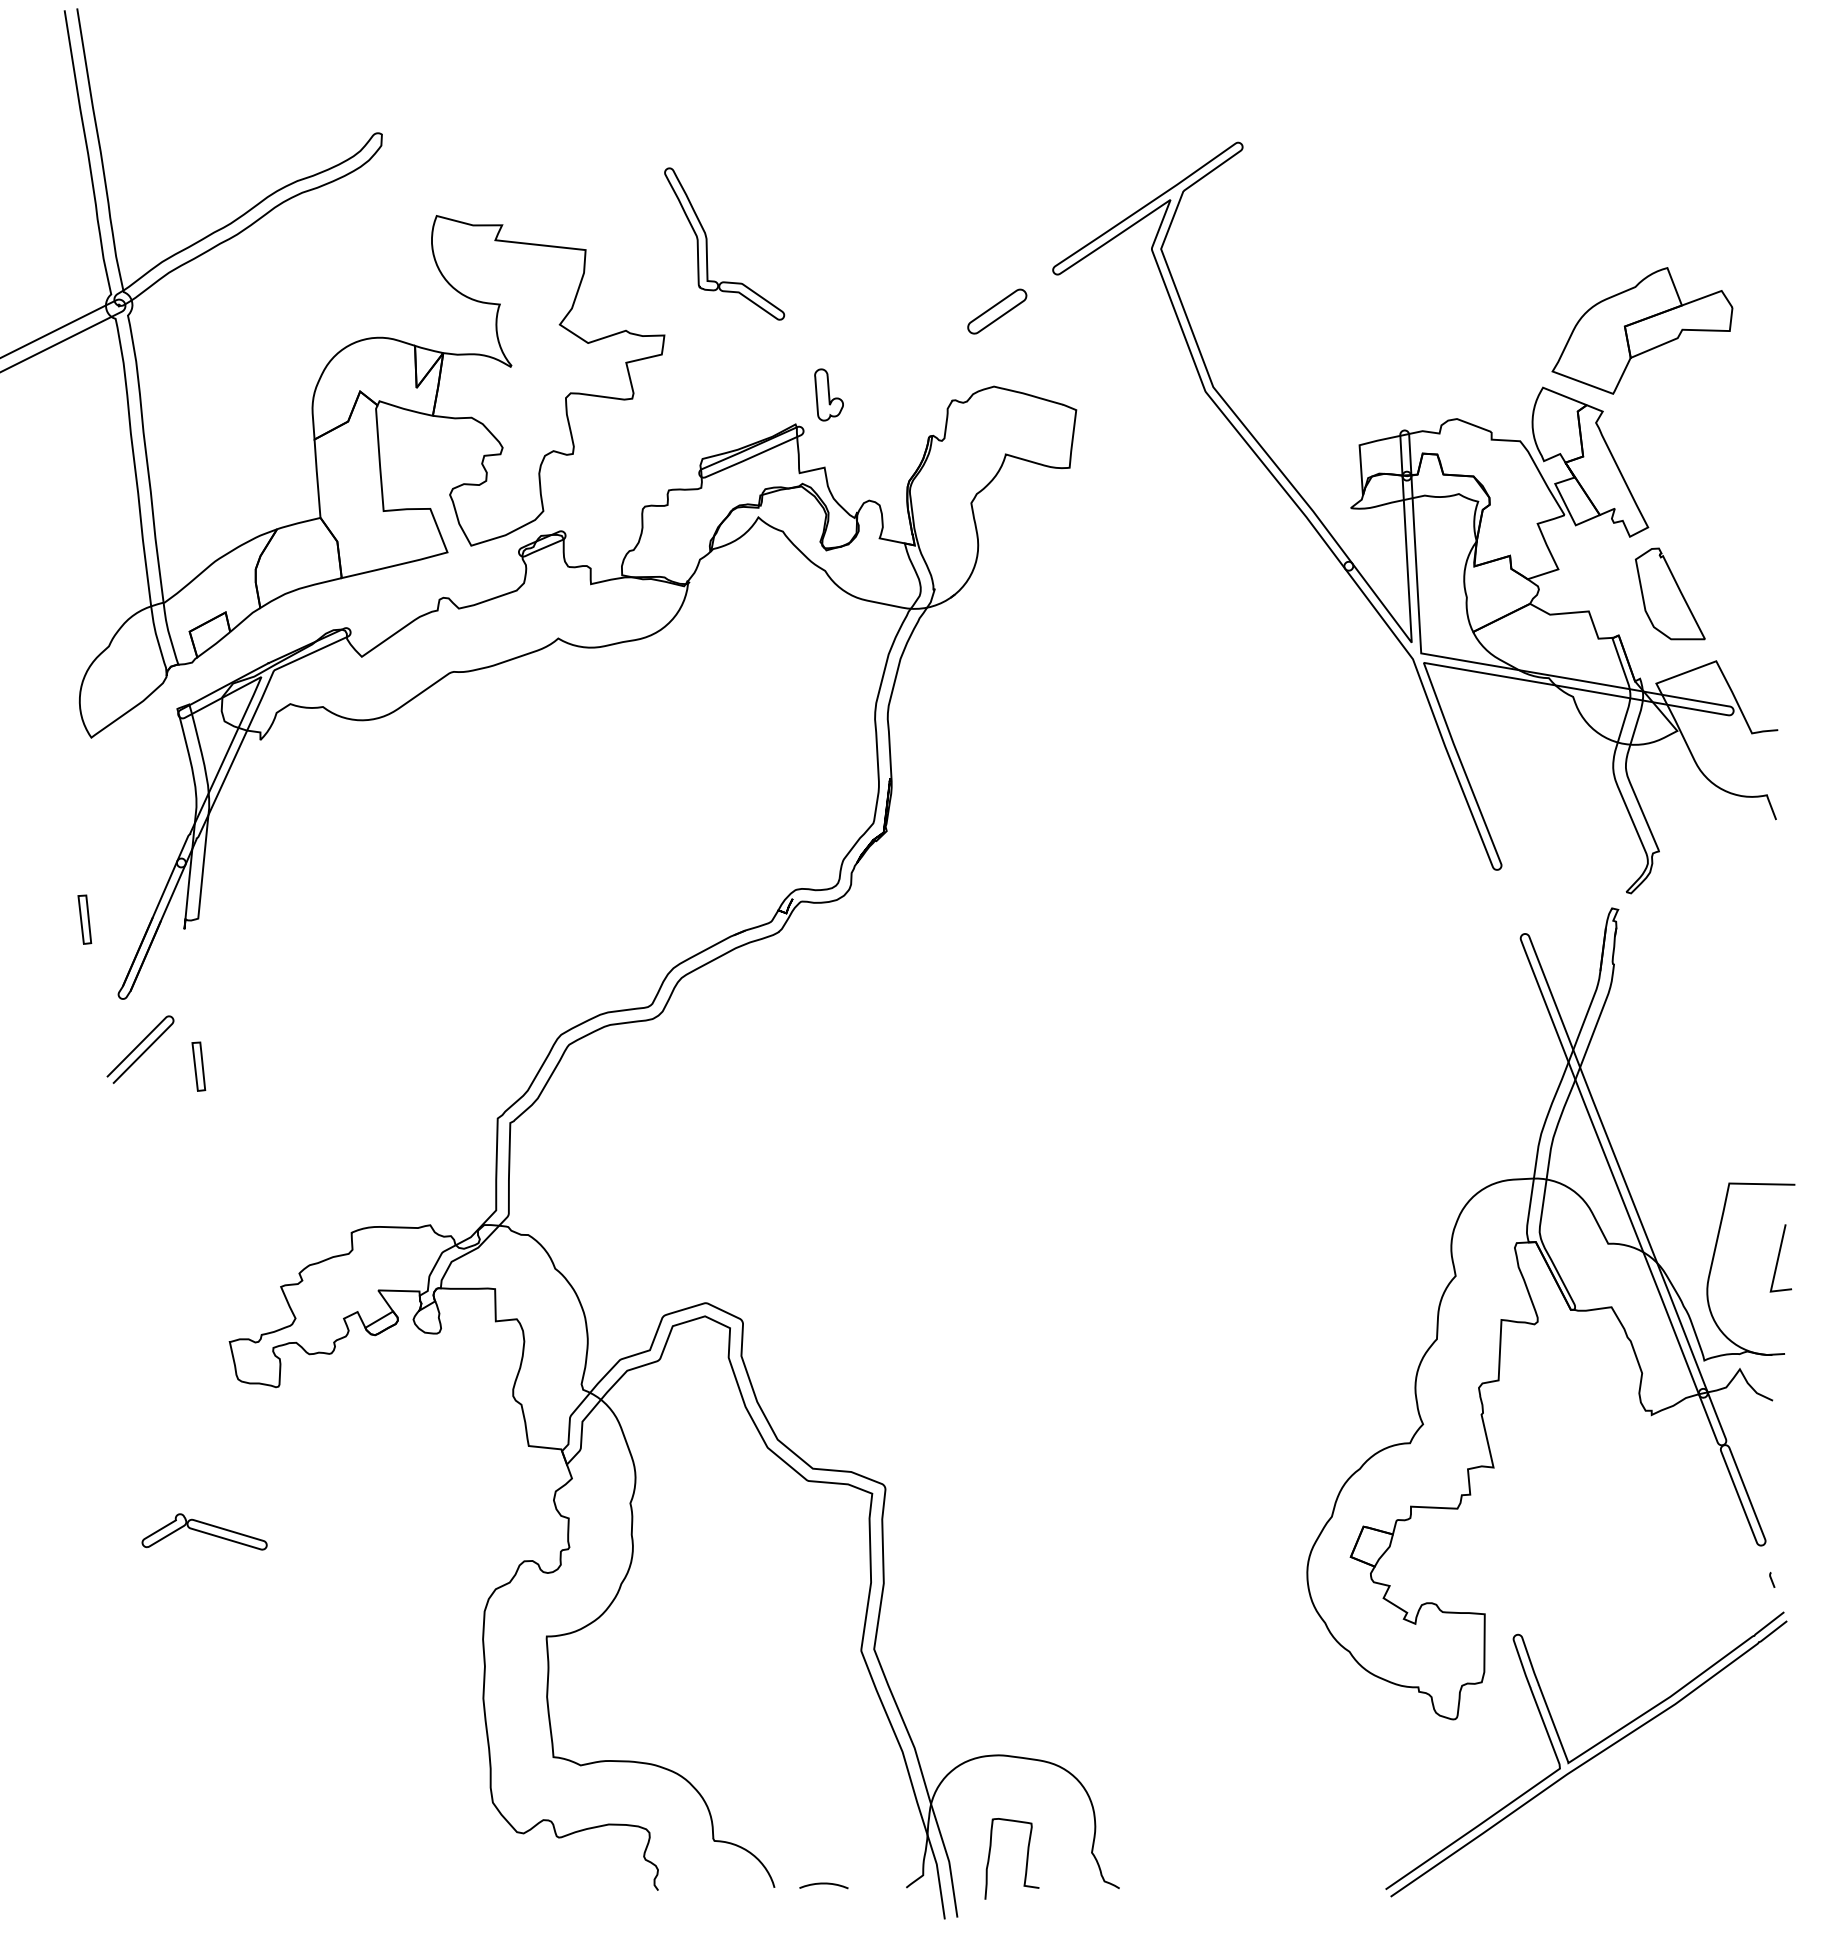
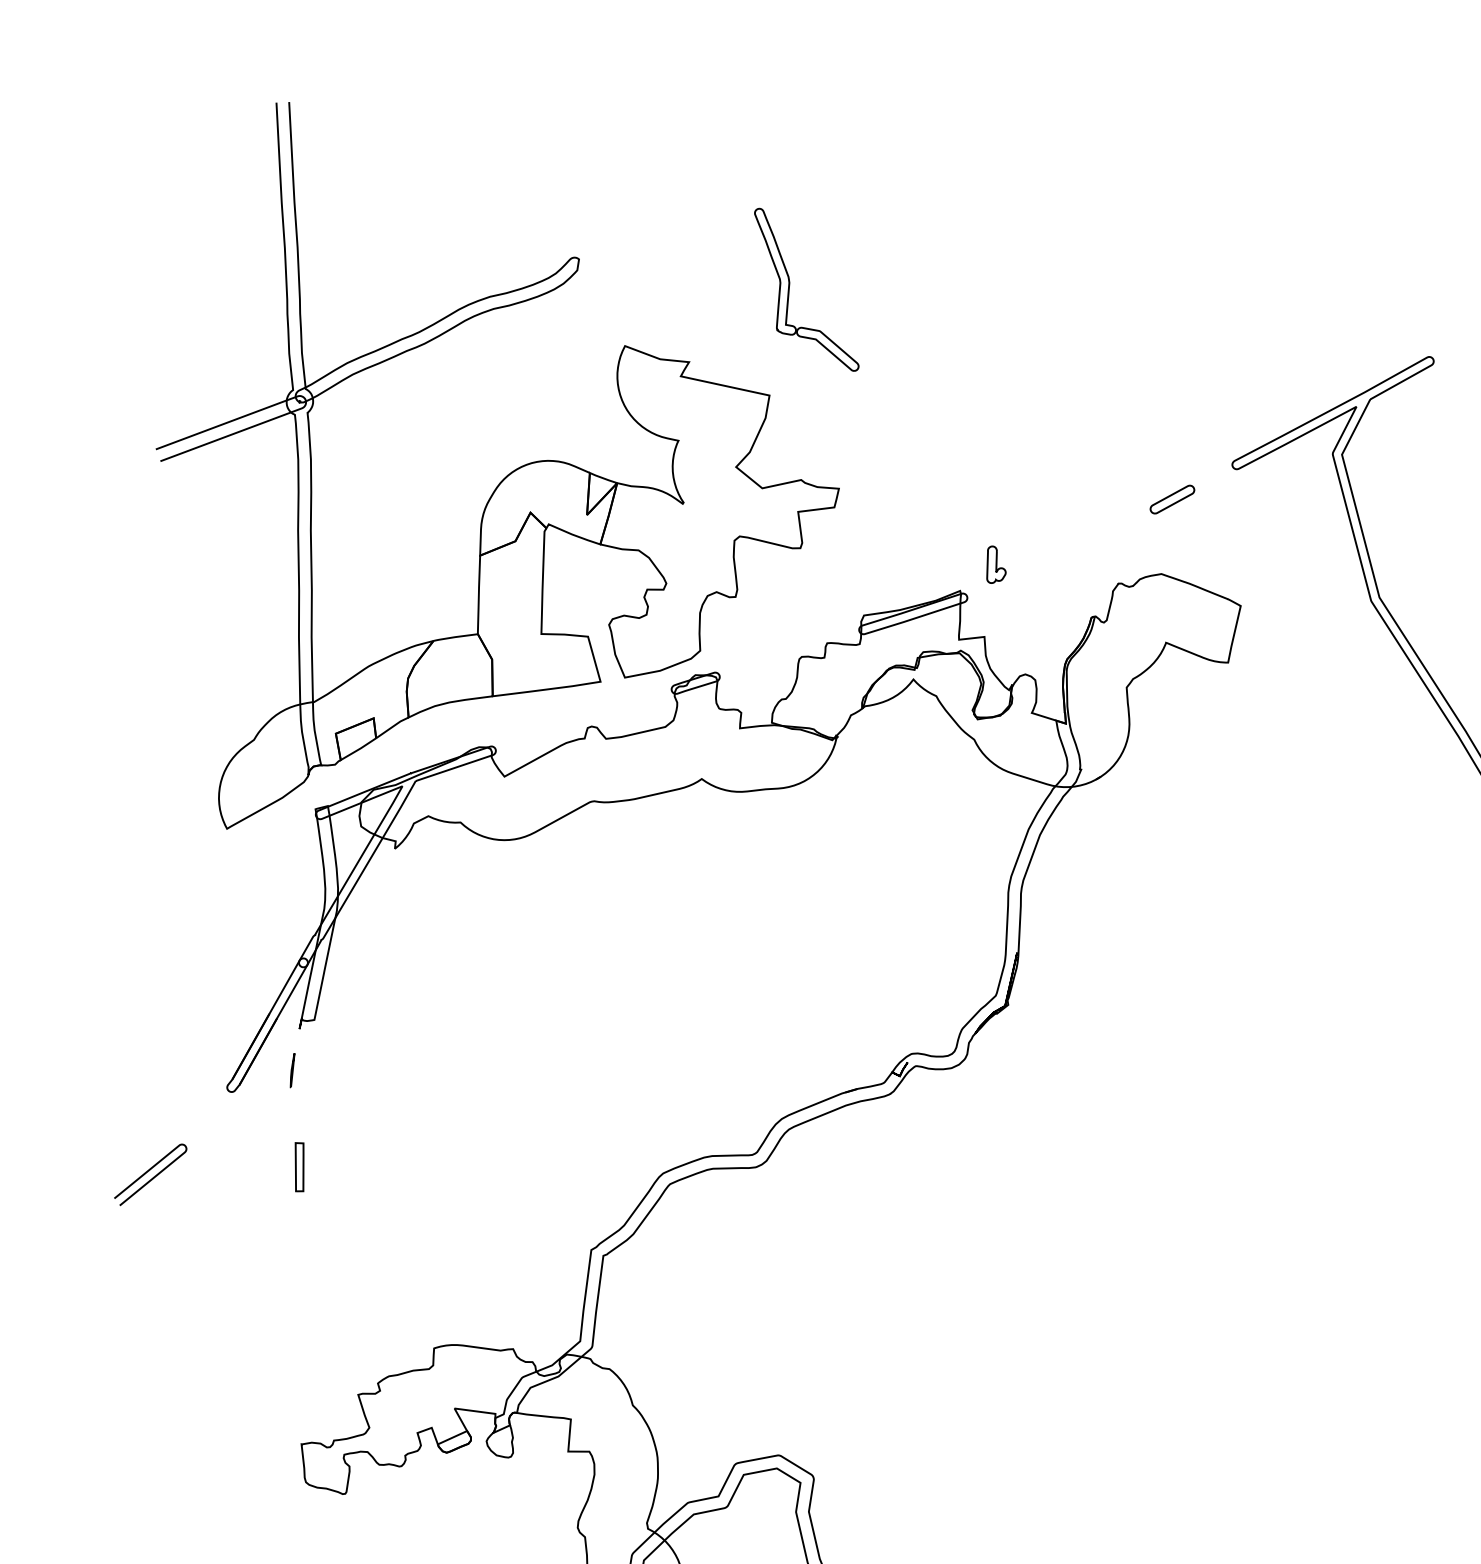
part: (707, 243) -> (789, 287), moved
part: (996, 310) -> (1171, 498), size x0.71
part: (828, 395) -> (995, 565), size x0.71
part: (84, 919) -> (201, 1008), removed
line: (181, 970) -> (292, 1069), added
curve: (138, 1046) -> (148, 1171), moved

